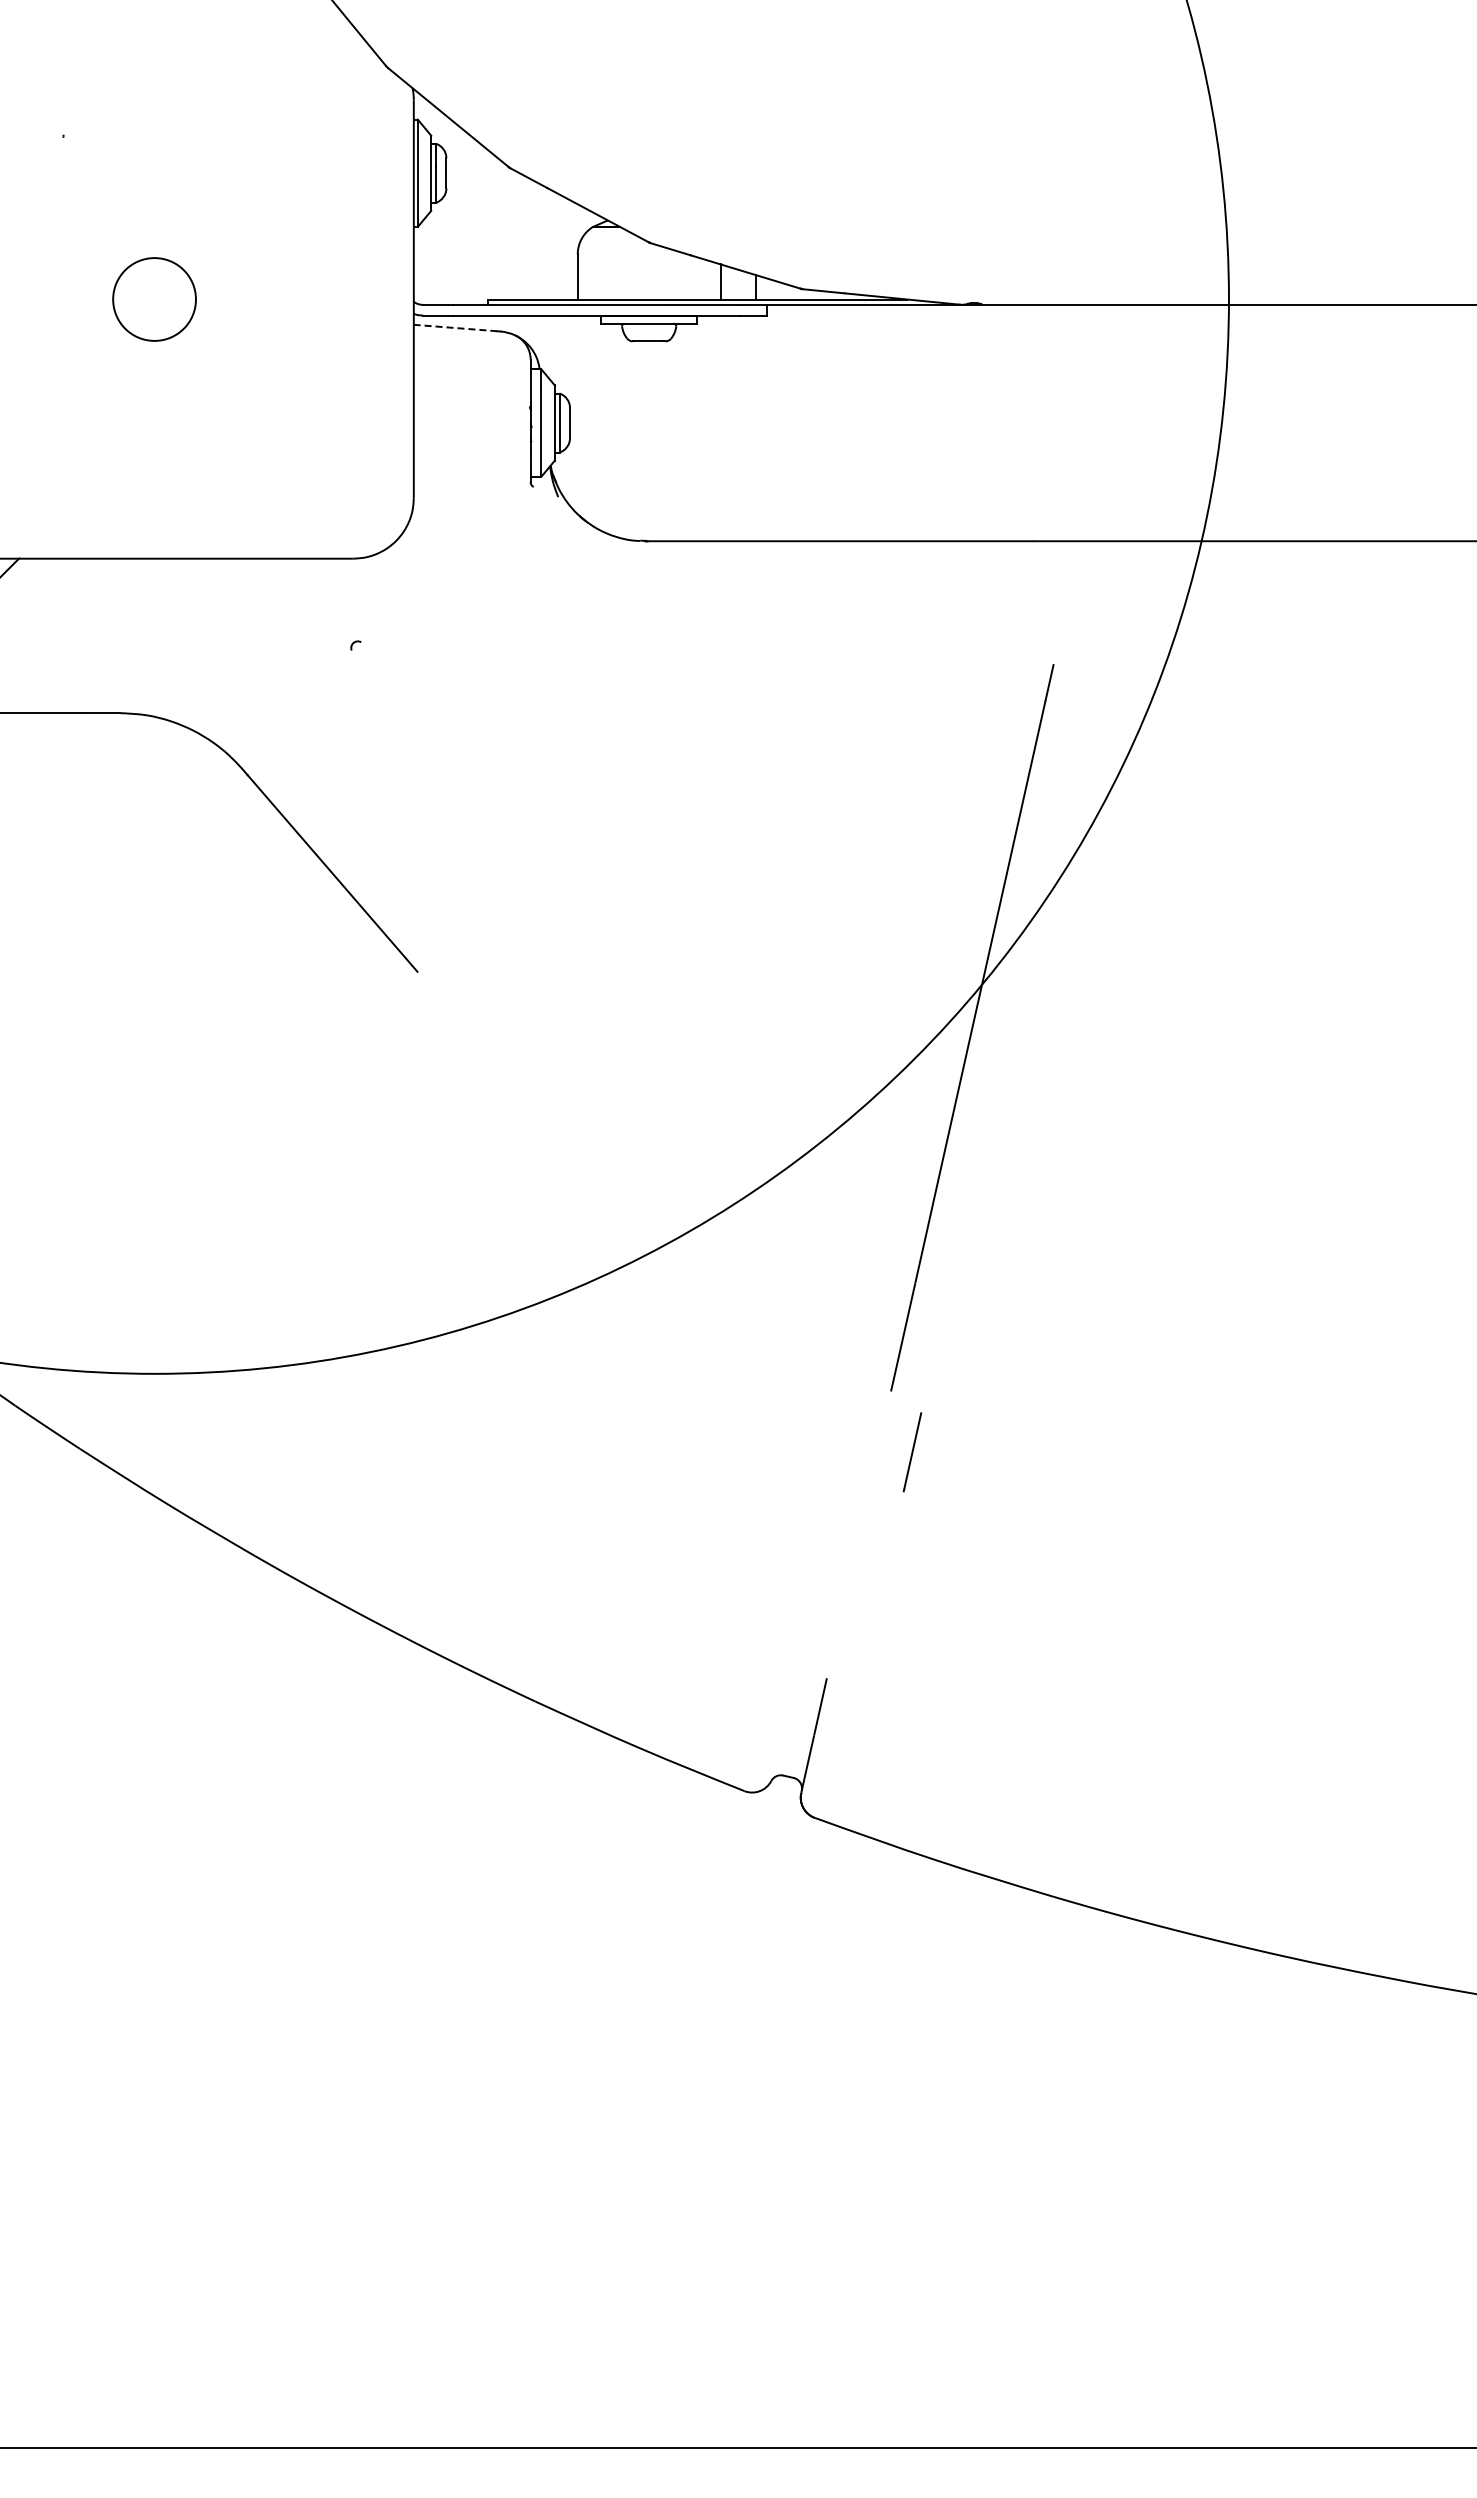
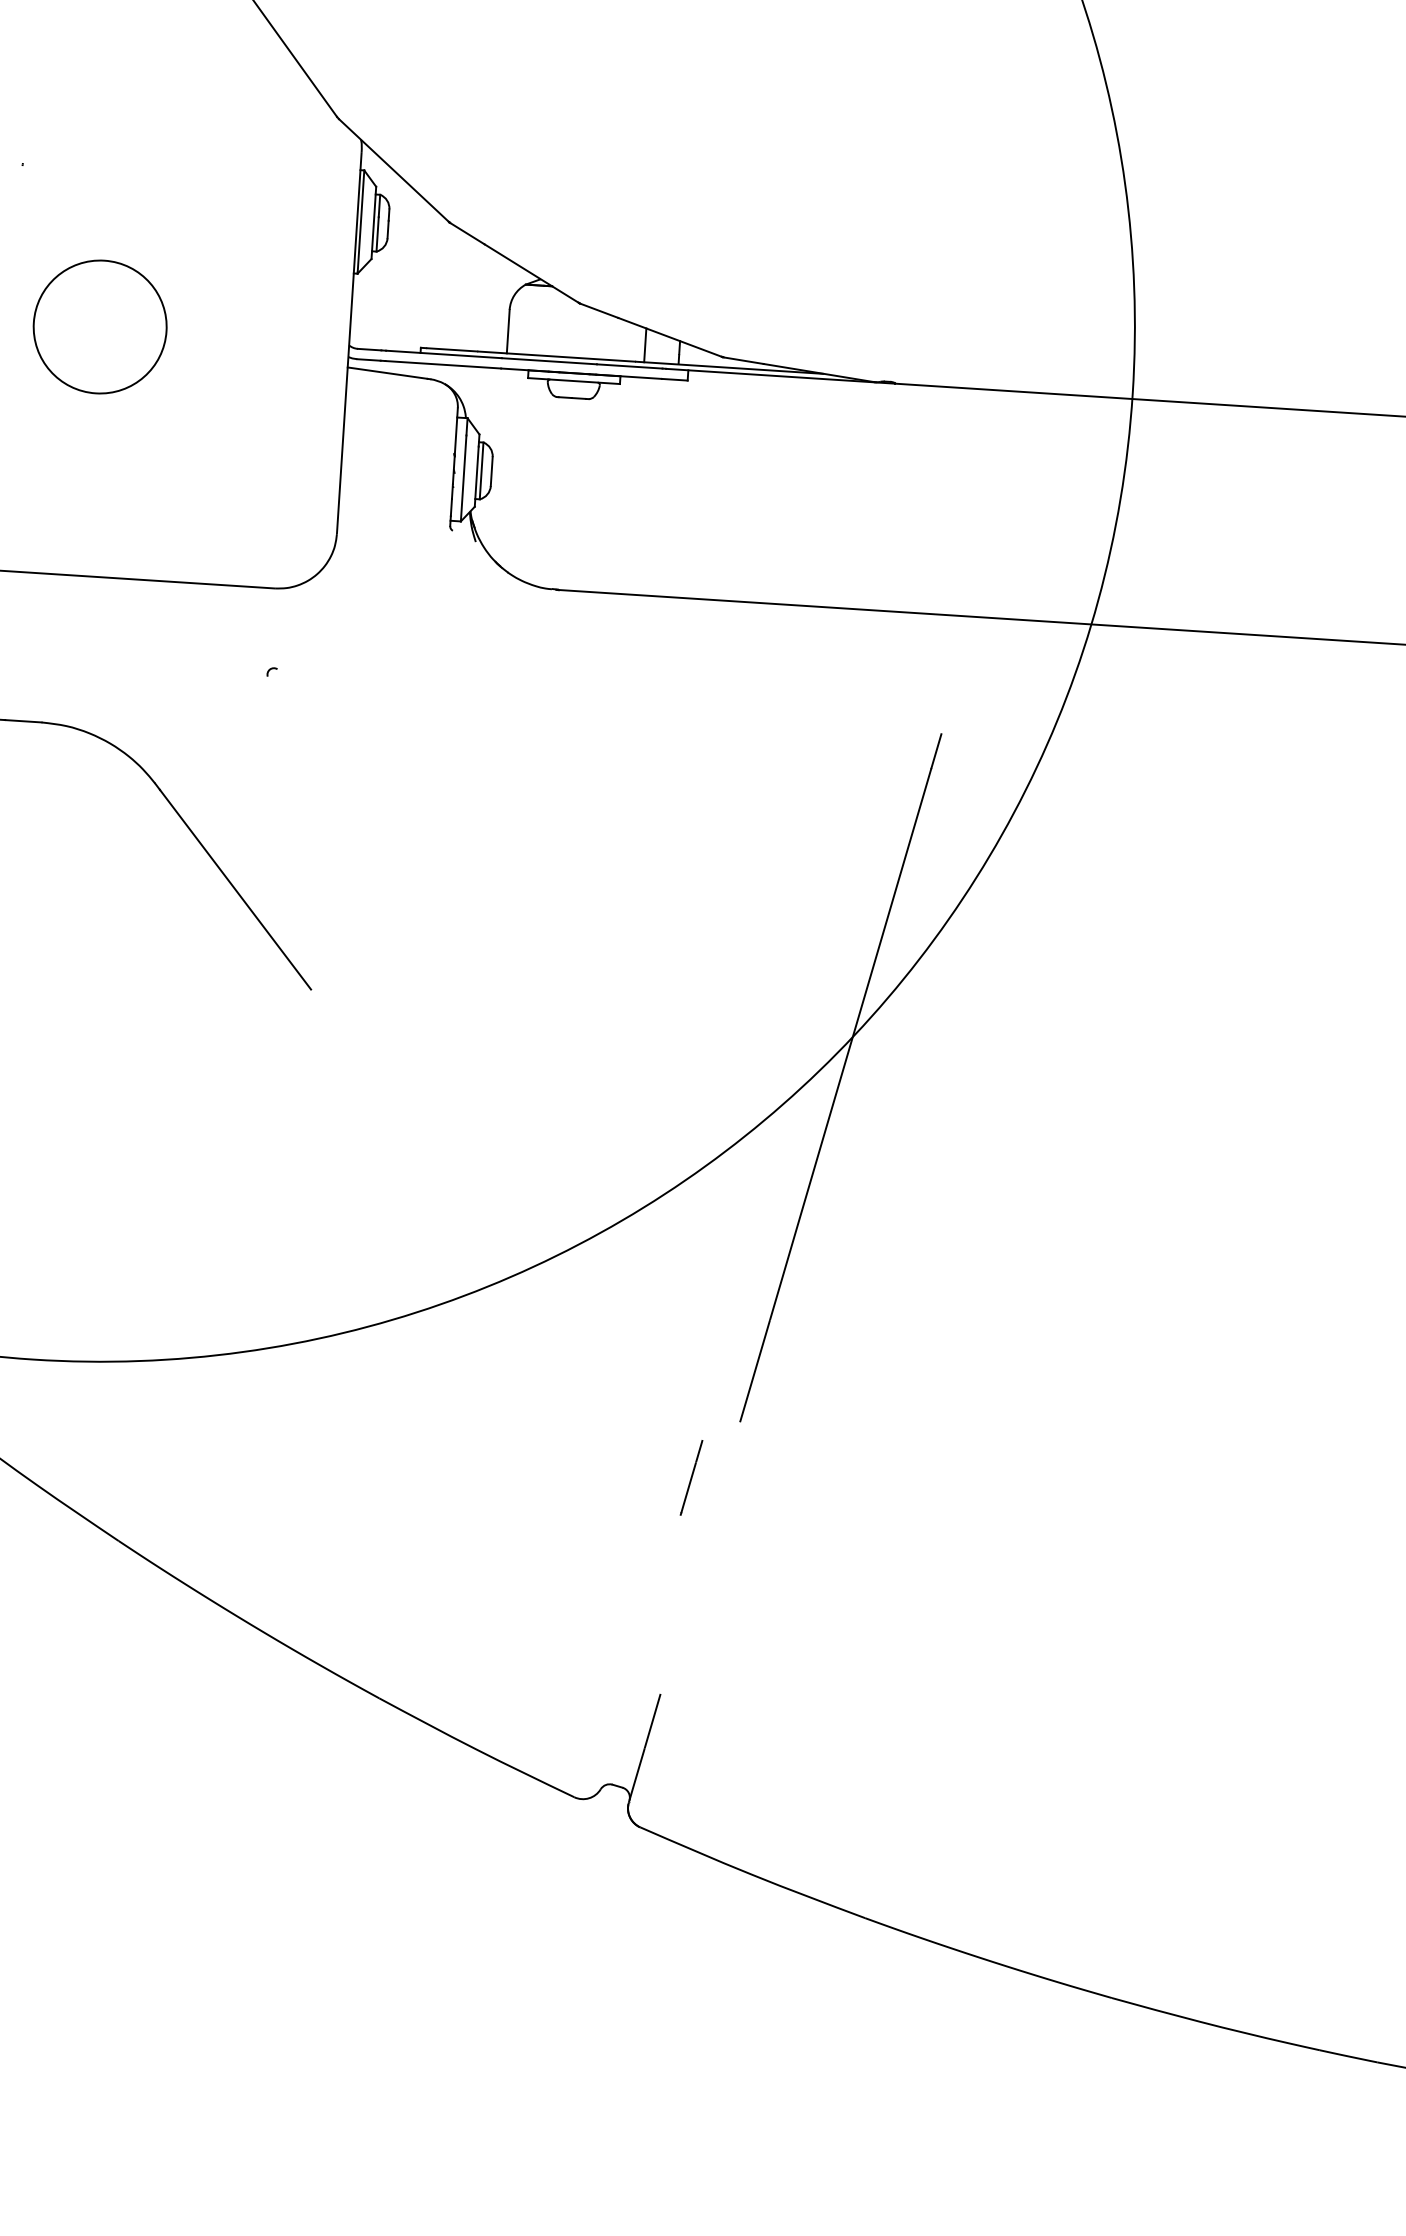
circle: (154, 299) -> (100, 327), size x1.67
line: (455, 328) -> (387, 373), dashed -> solid
line: (912, 1452) -> (691, 1478), moved

